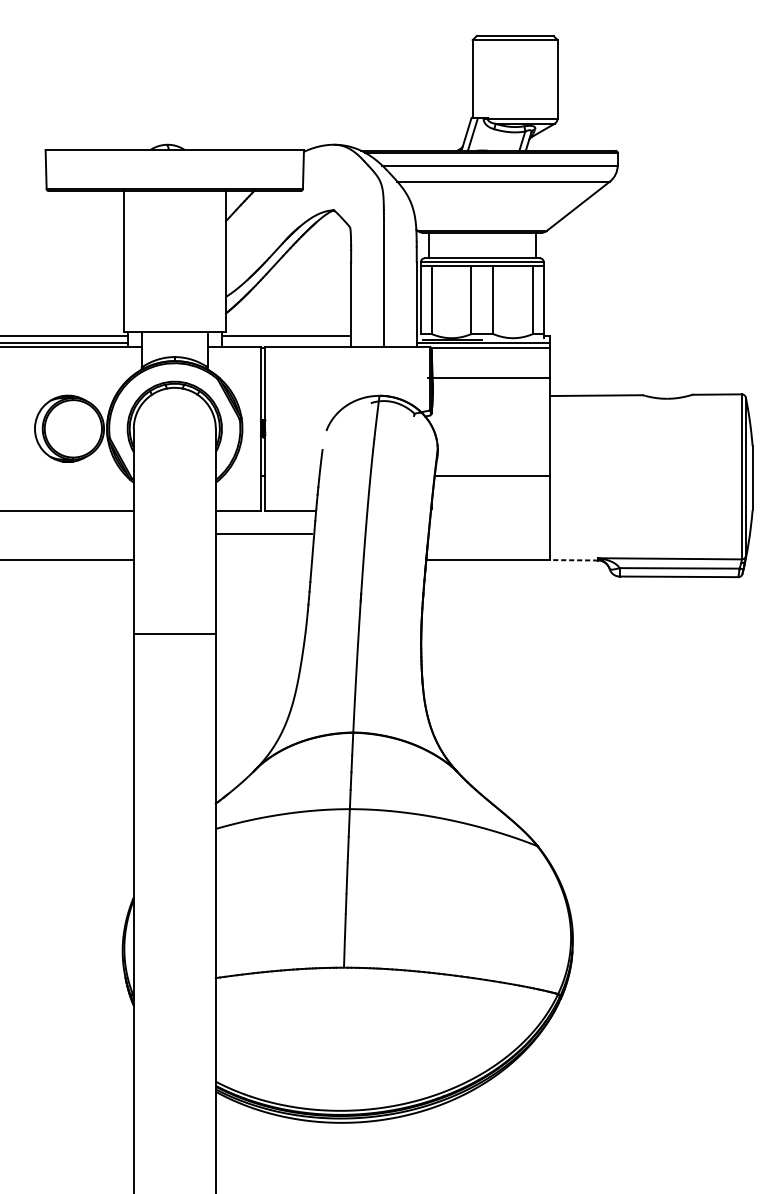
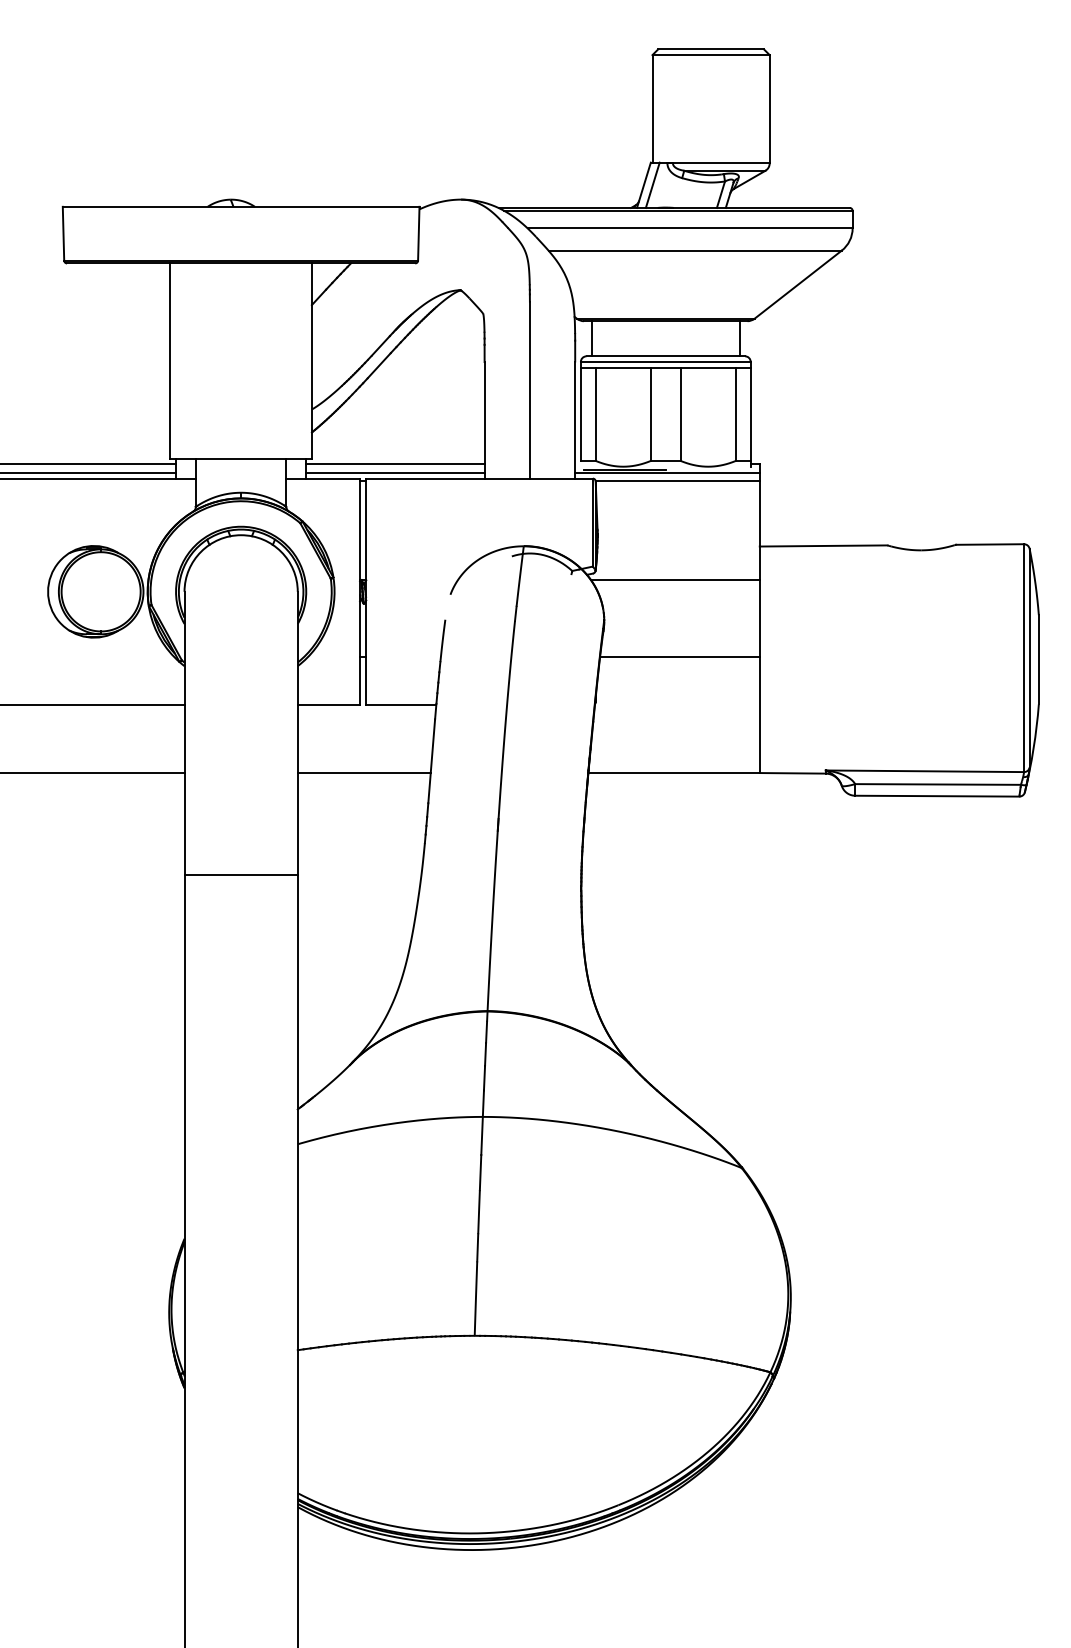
line: (286, 342) -> (395, 472), added
line: (489, 378) -> (675, 580), moved
line: (263, 534) -> (363, 773), moved
line: (574, 560) -> (792, 773), dashed -> solid

